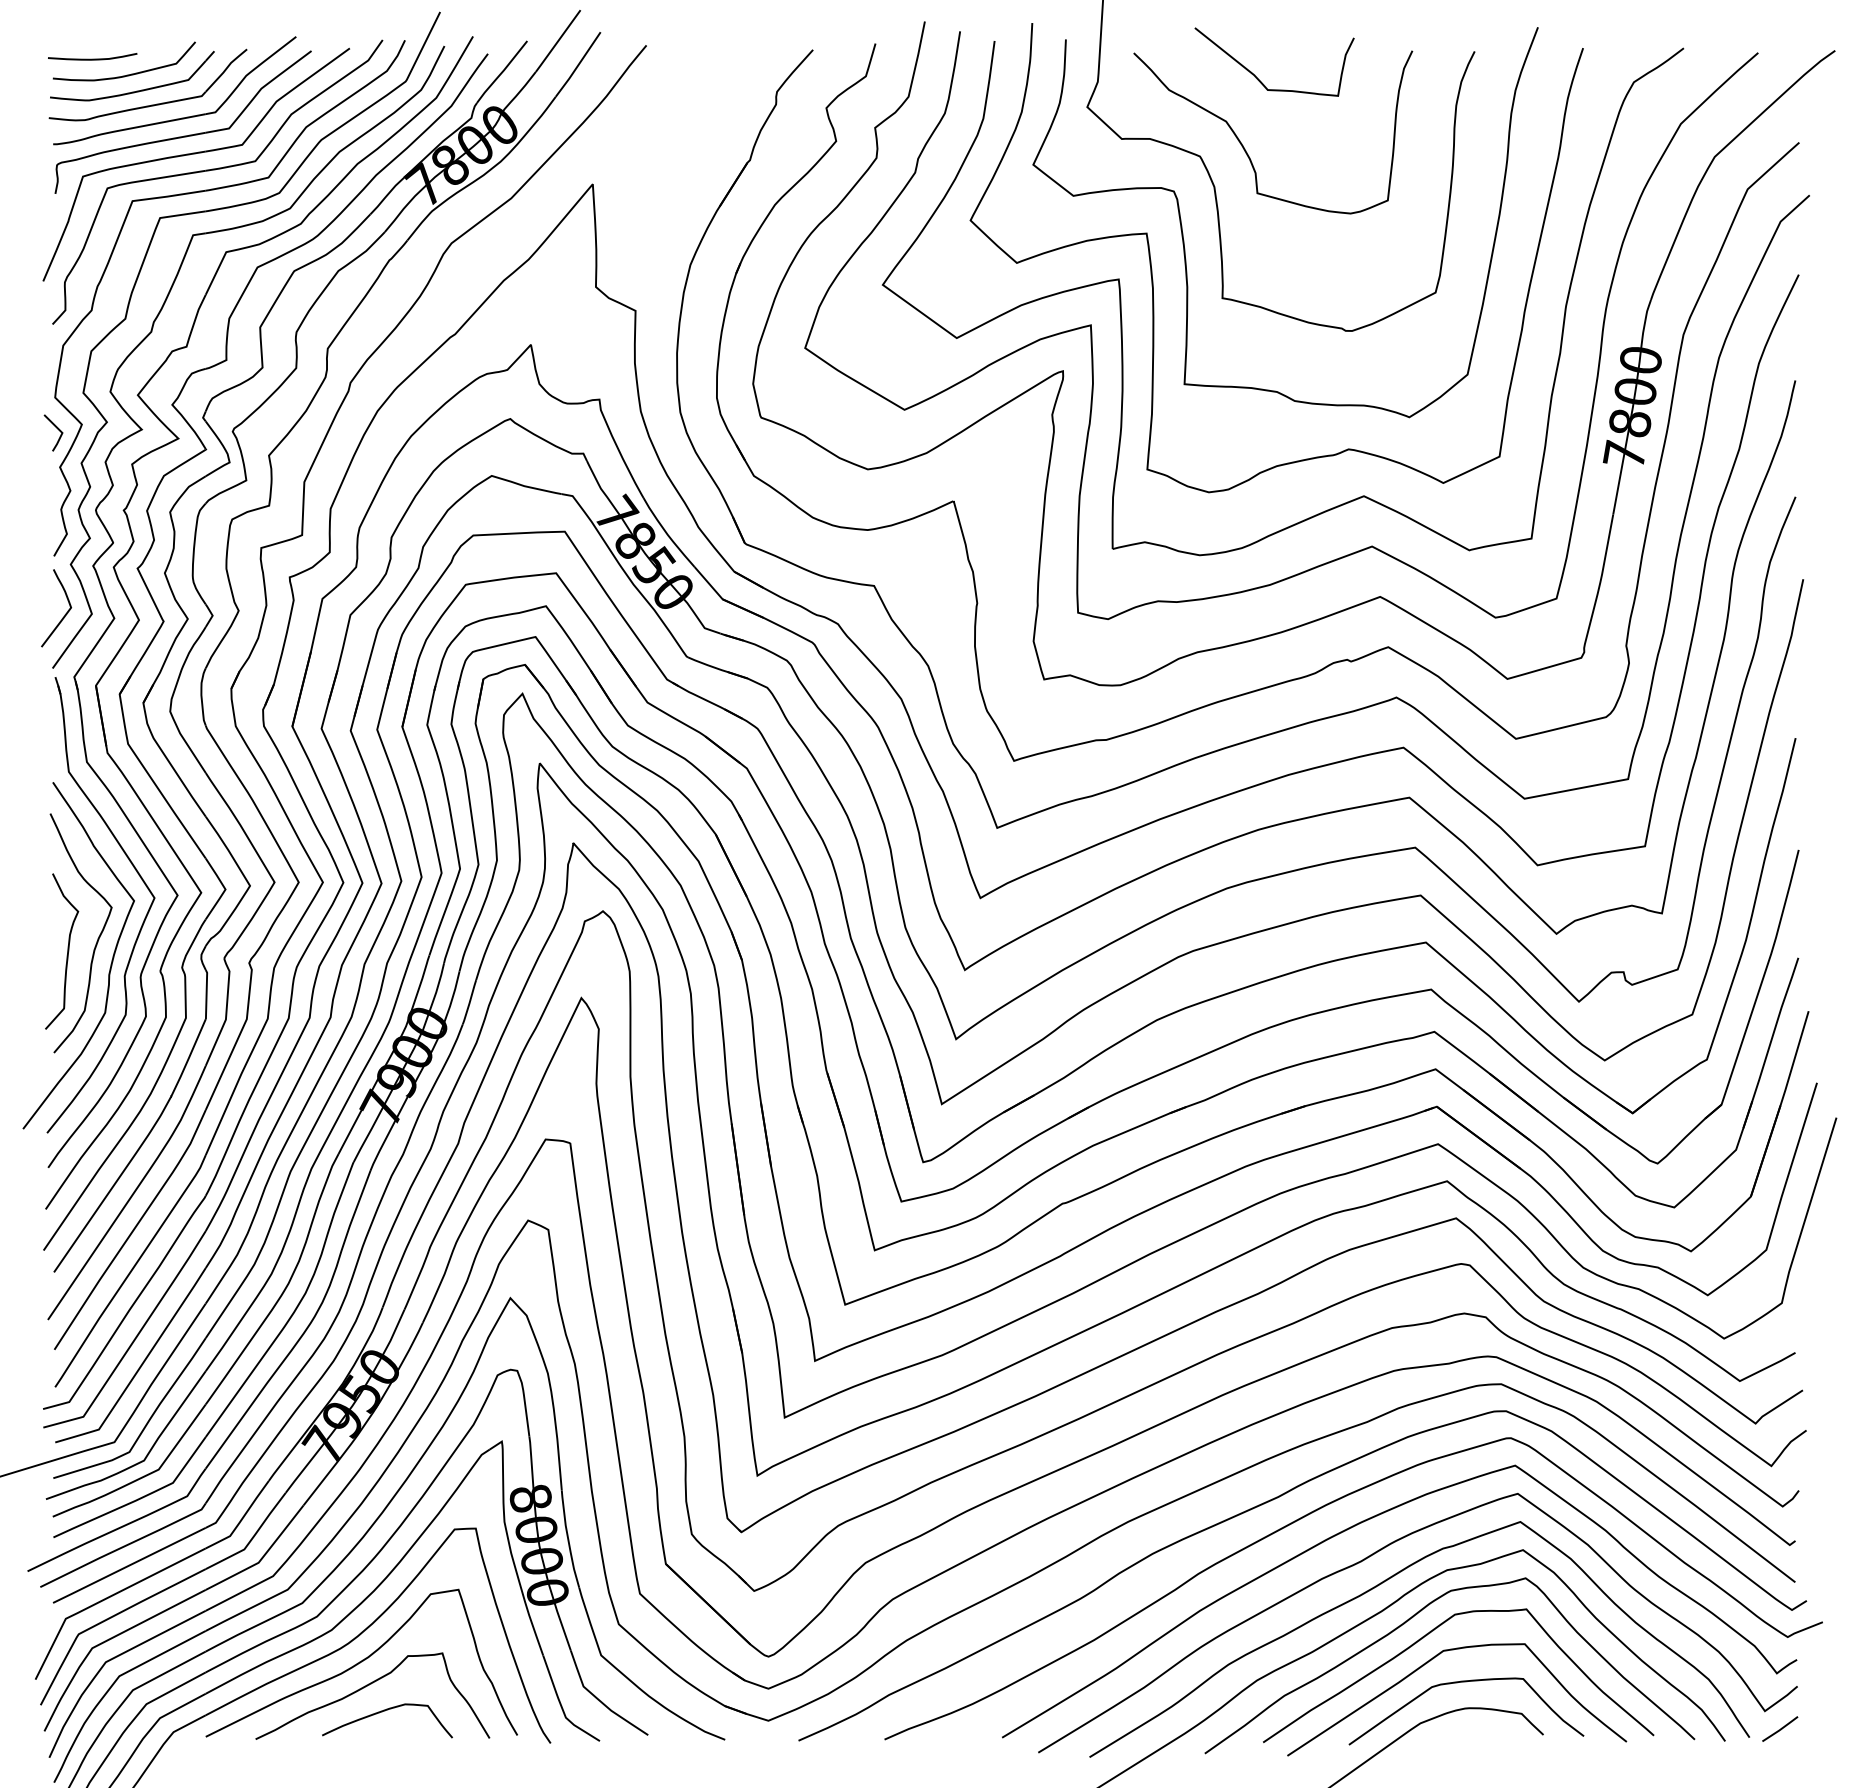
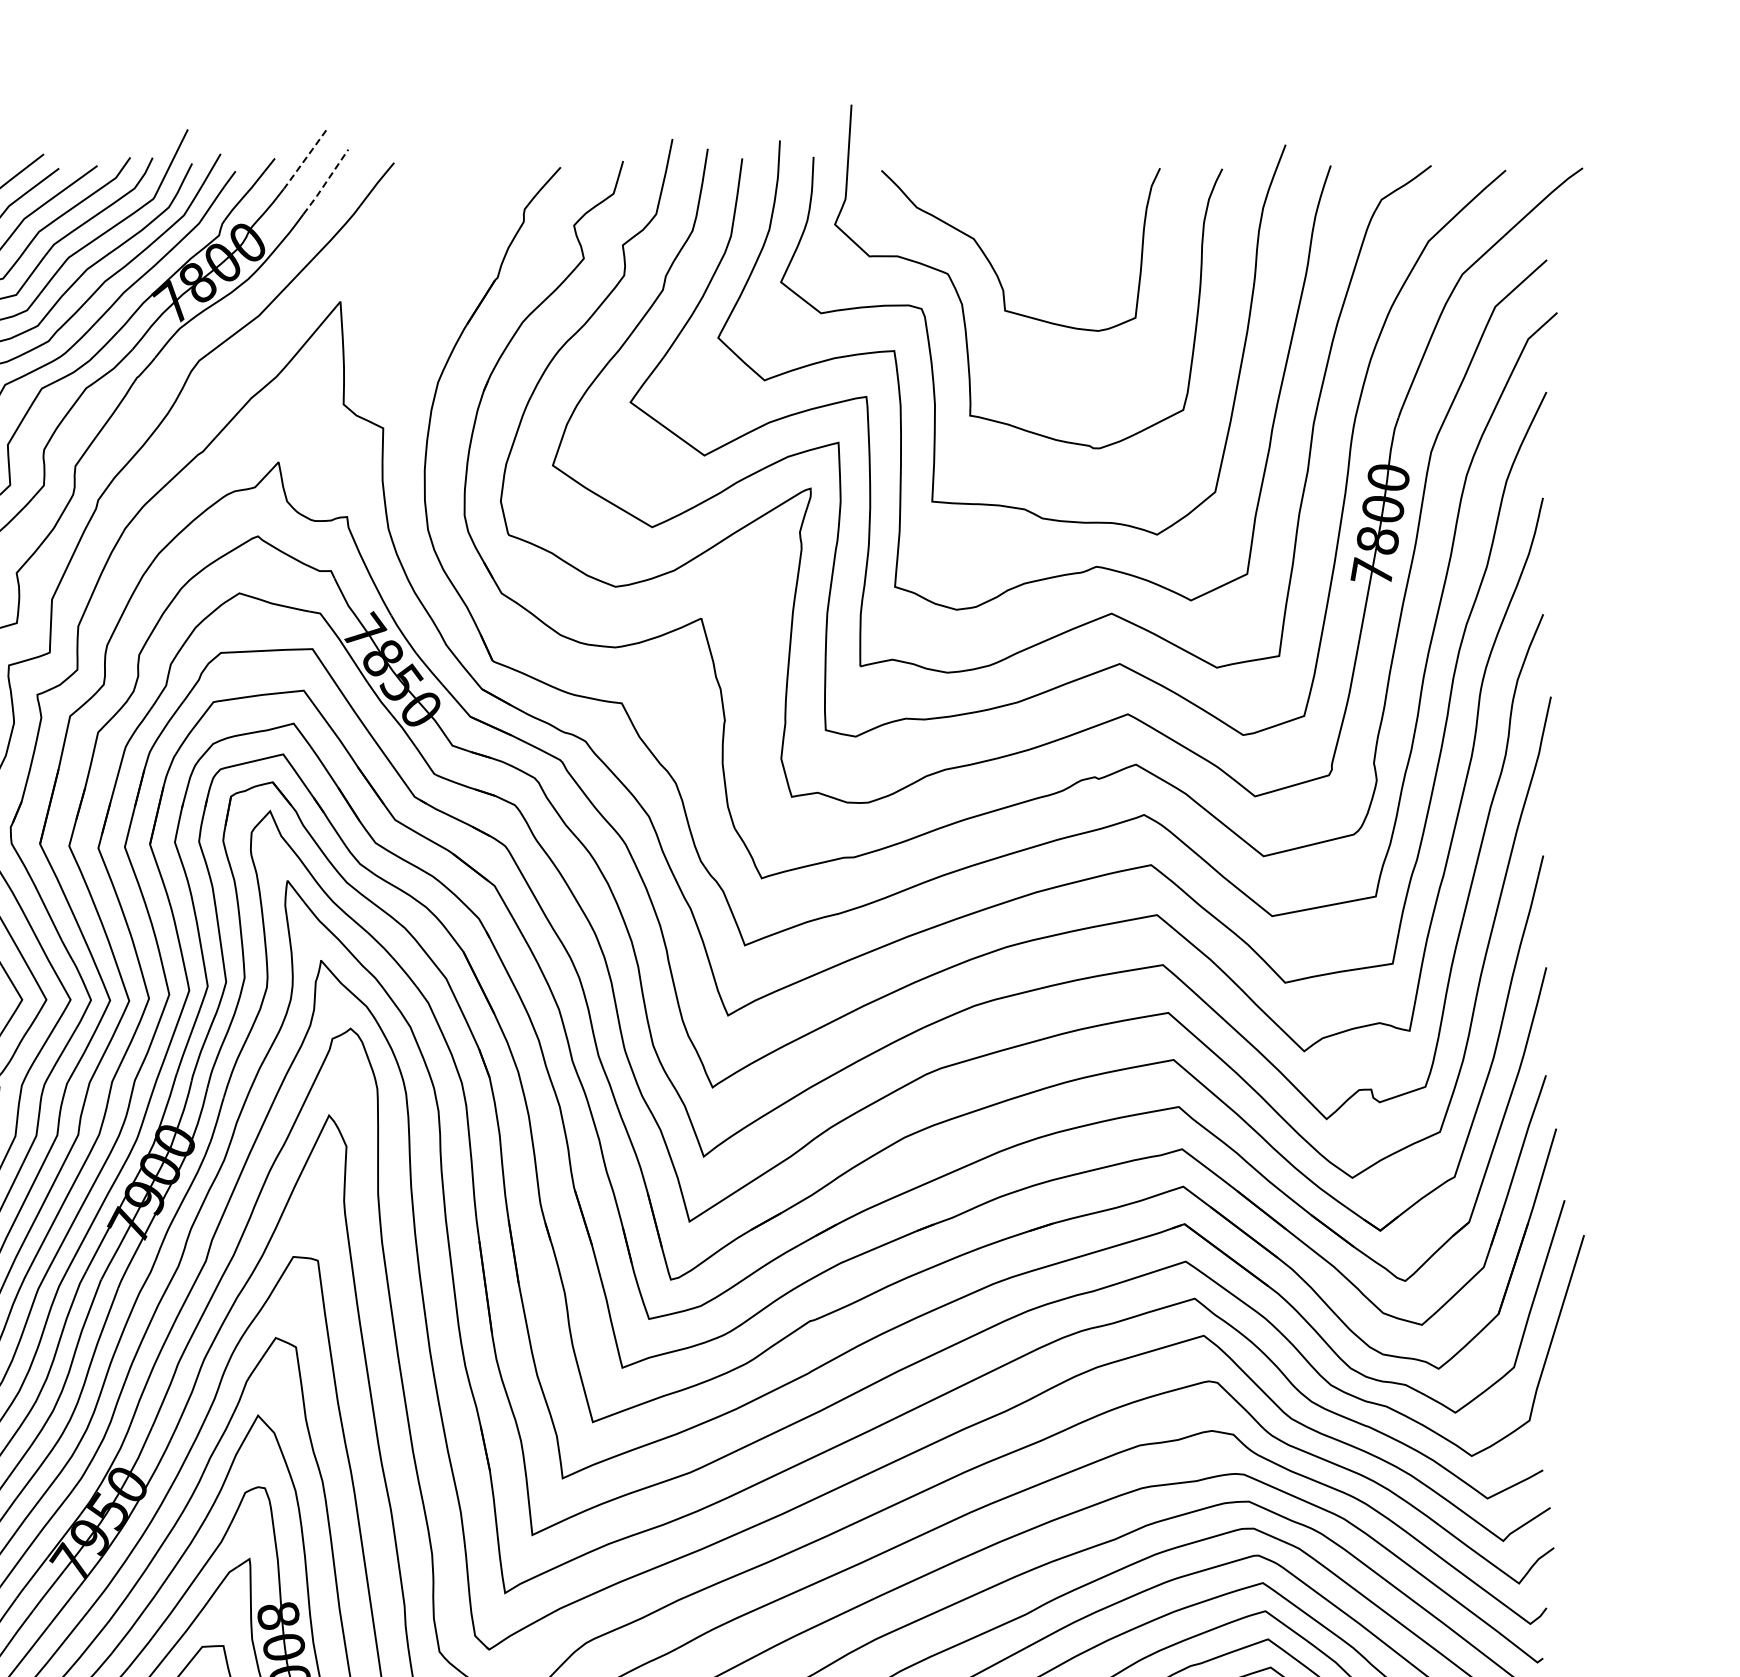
line: (557, 42) -> (305, 159), solid -> dashed
line: (578, 64) -> (326, 181), solid -> dashed
curve: (1257, 77) -> (1005, 194), removed

